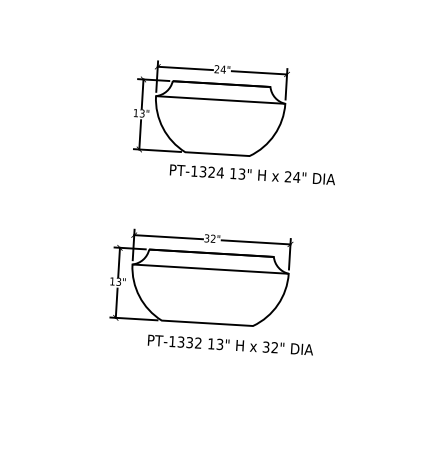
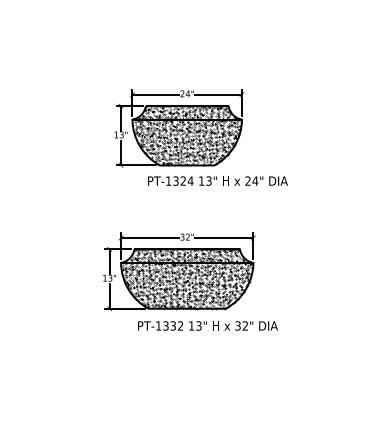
hatch: (218, 118) -> (186, 135), added
hatch: (209, 287) -> (187, 278), added

